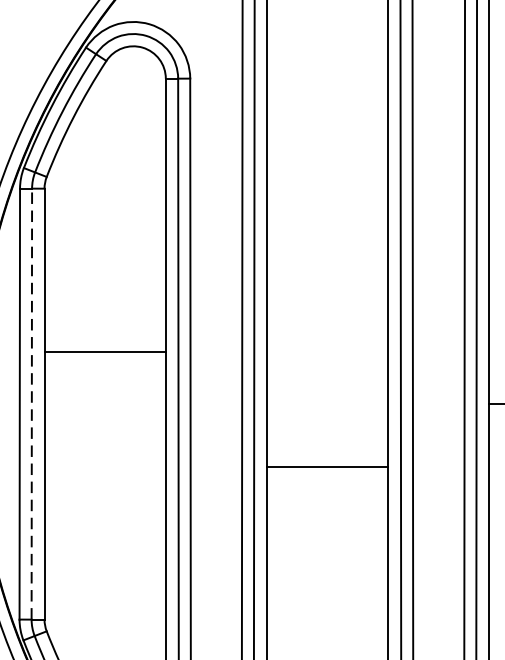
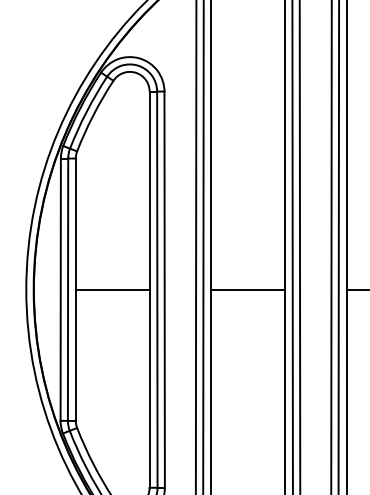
line: (104, 351) -> (112, 289), moved
line: (32, 403) -> (68, 289), dashed -> solid
line: (326, 466) -> (247, 289), moved

